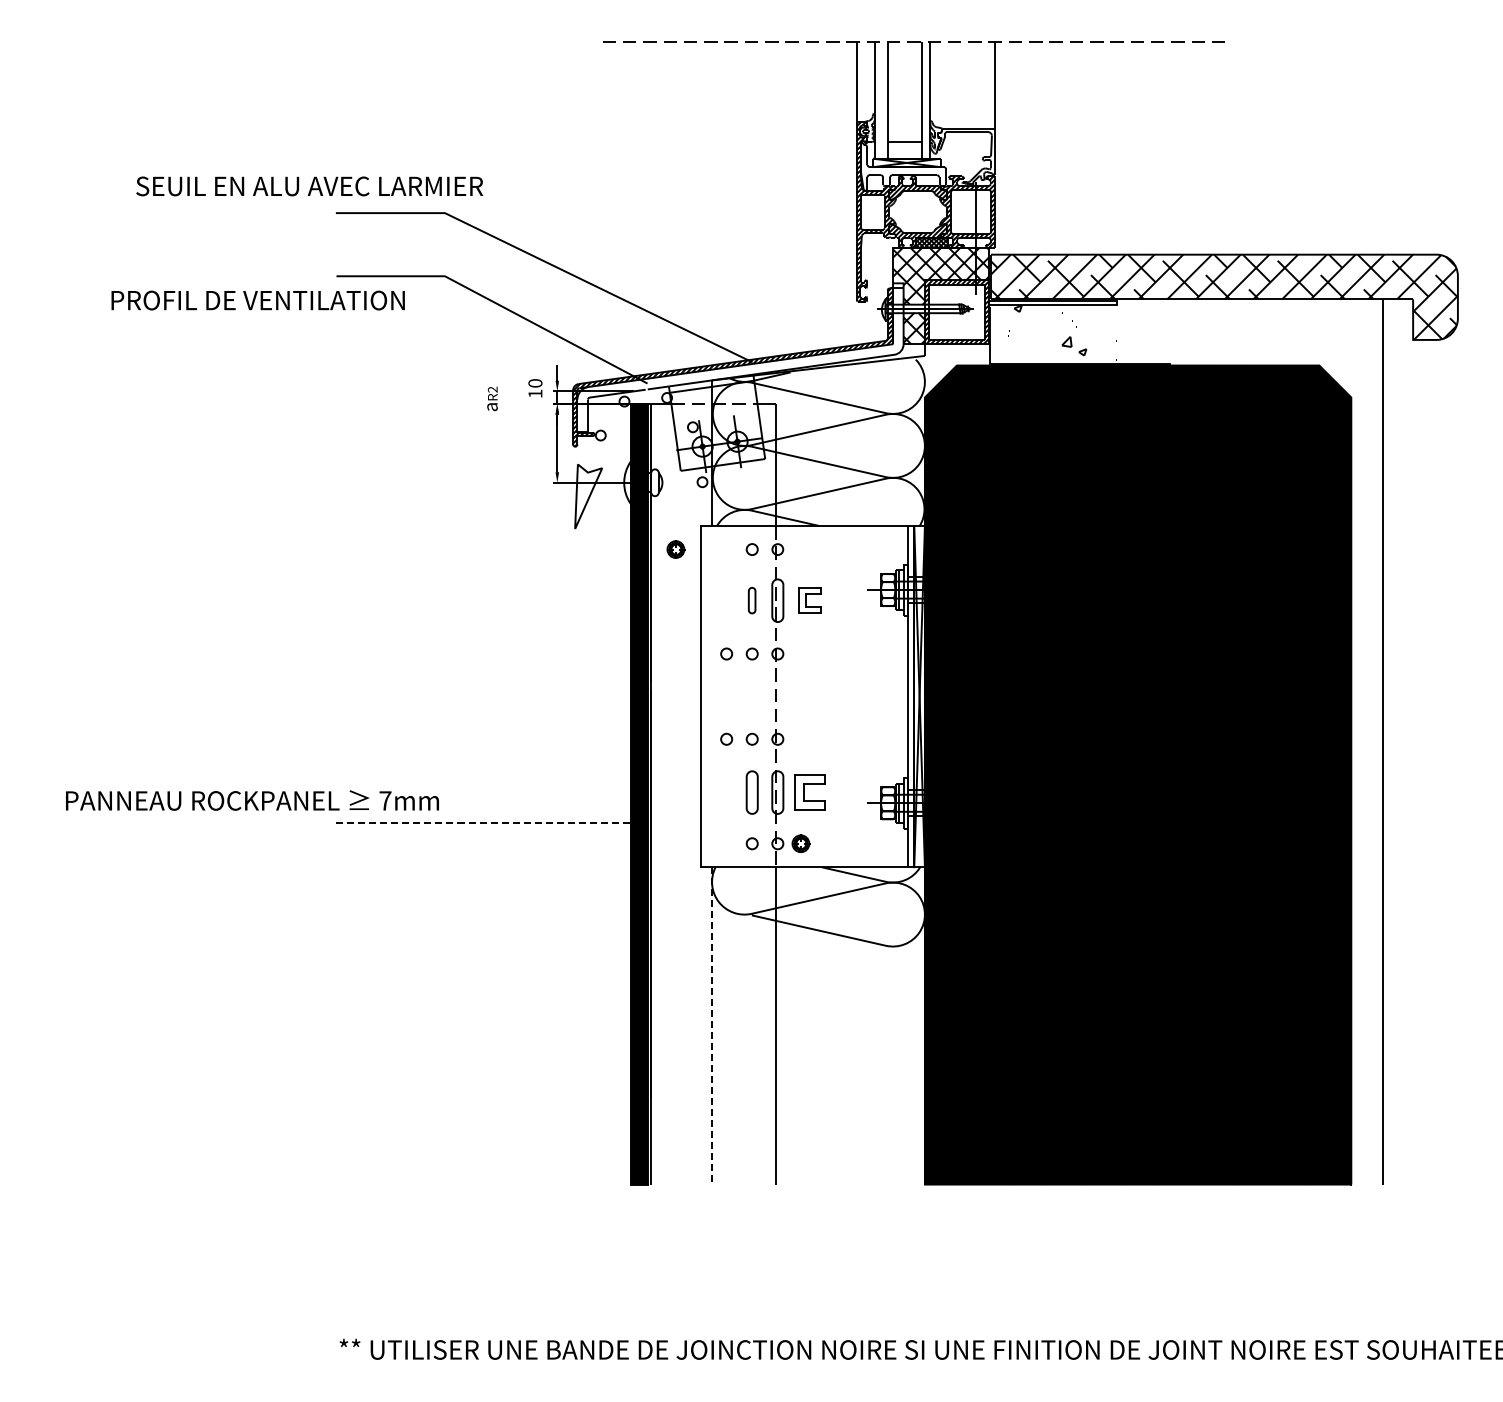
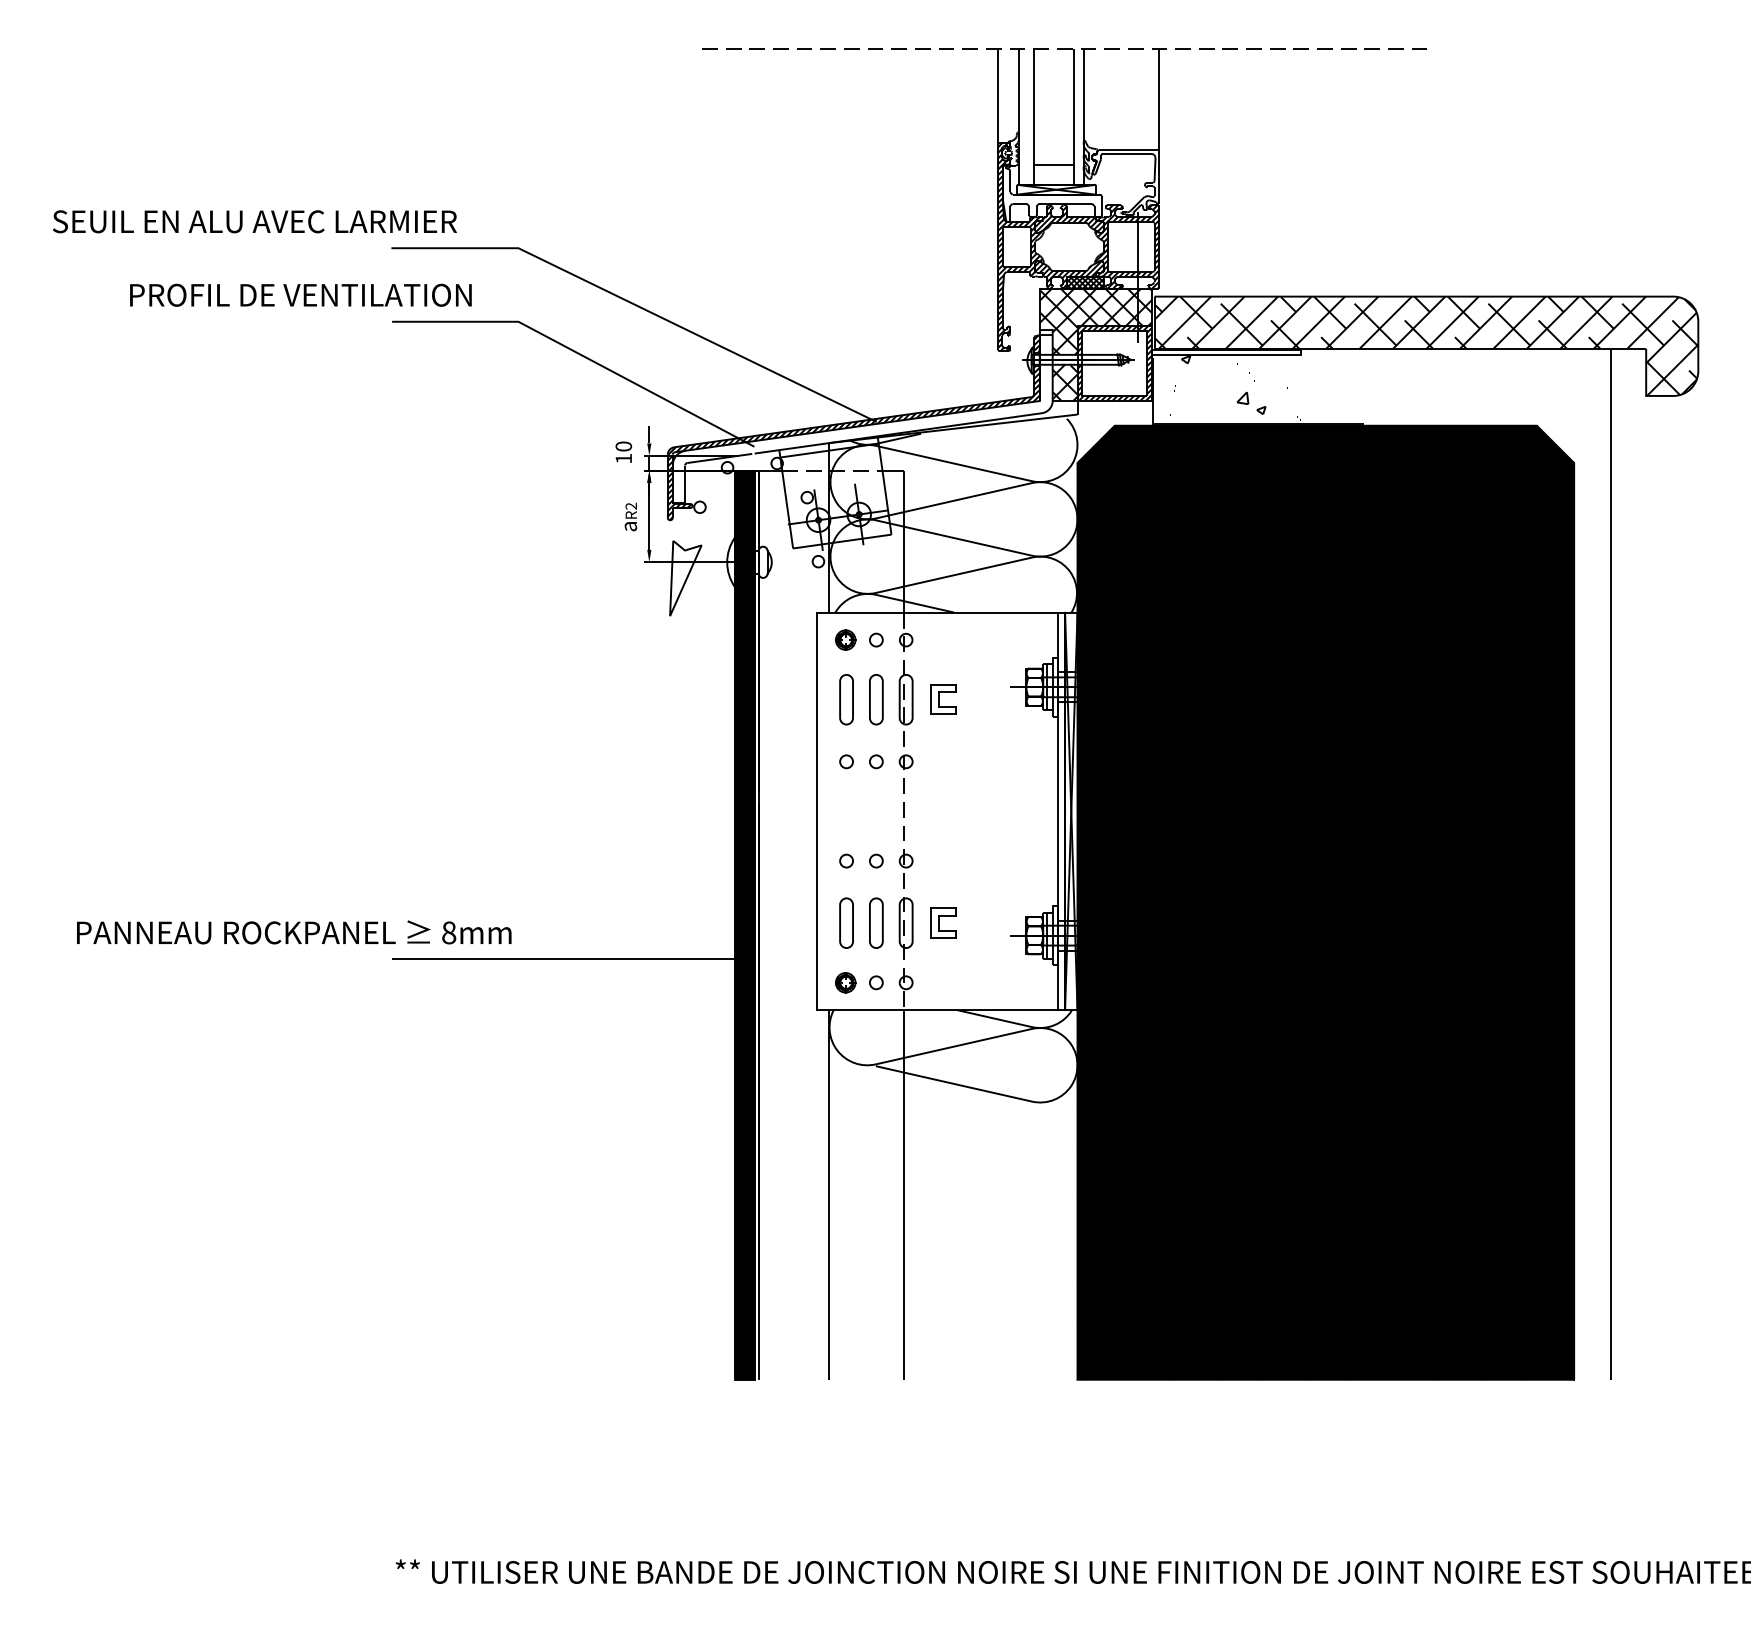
text: (309, 186) -> (254, 221), moved
text: (257, 300) -> (300, 295), moved
text: (492, 398) -> (630, 516), moved
part: (675, 549) -> (845, 640), moved
part: (726, 600) -> (846, 699), added
part: (751, 600) -> (875, 699), size x1.67
part: (726, 792) -> (846, 923), added
part: (809, 792) -> (943, 923), size x0.71
text: (385, 800) -> (449, 932), 7mm -> 8mm
line: (484, 823) -> (564, 959), dashed -> solid
part: (800, 843) -> (845, 982), moved
line: (711, 1025) -> (828, 1194), dashed -> solid

